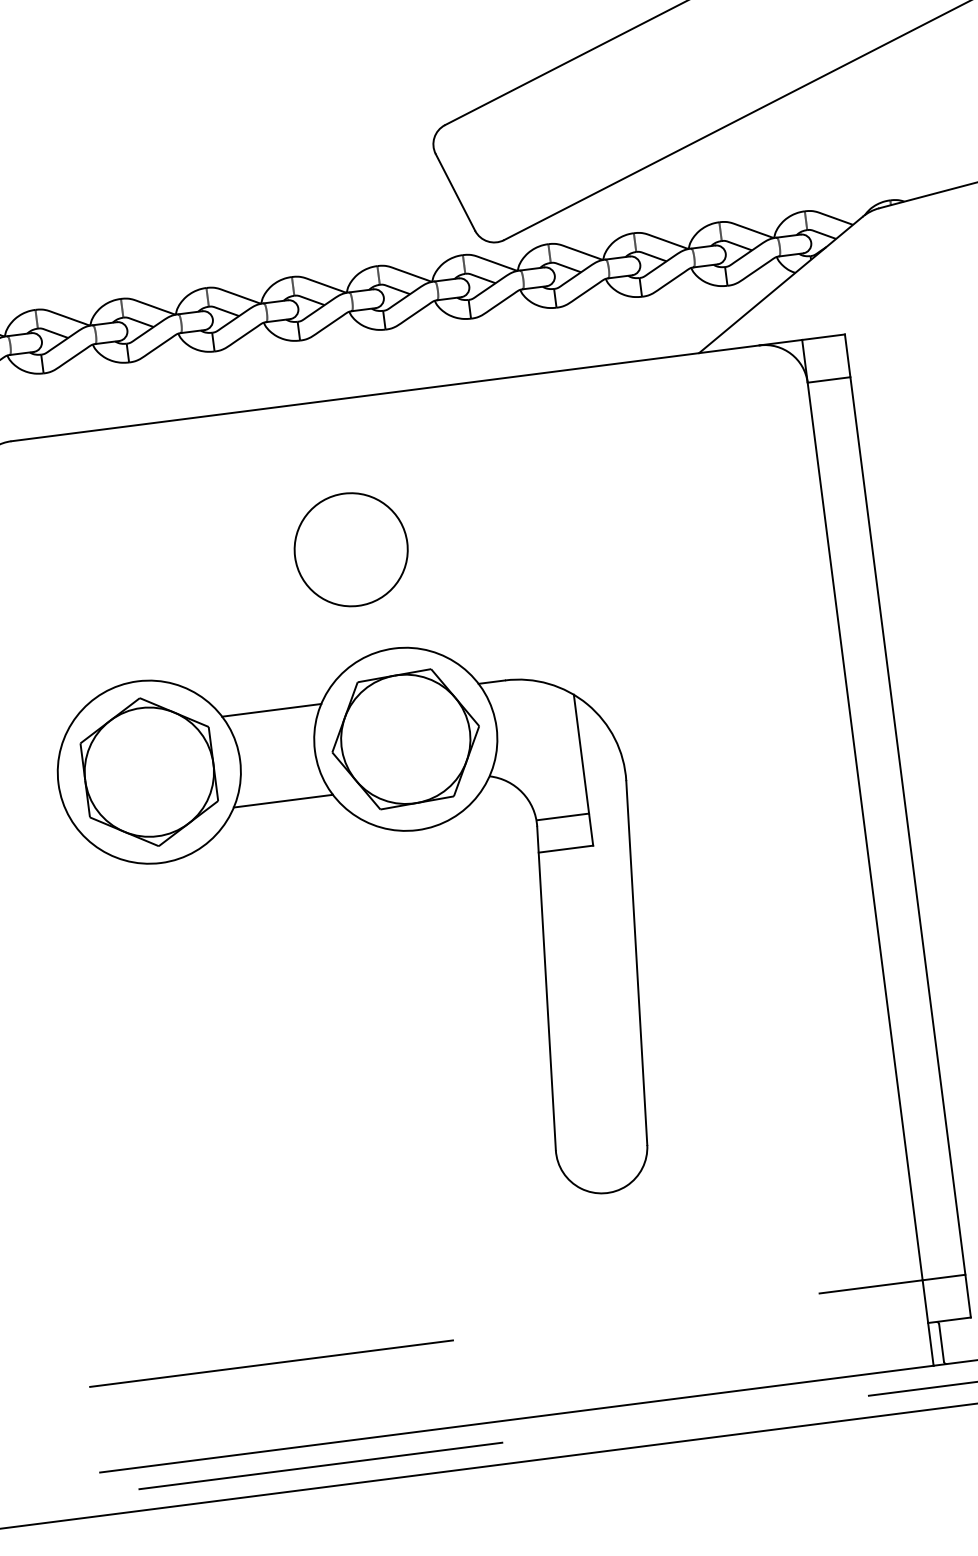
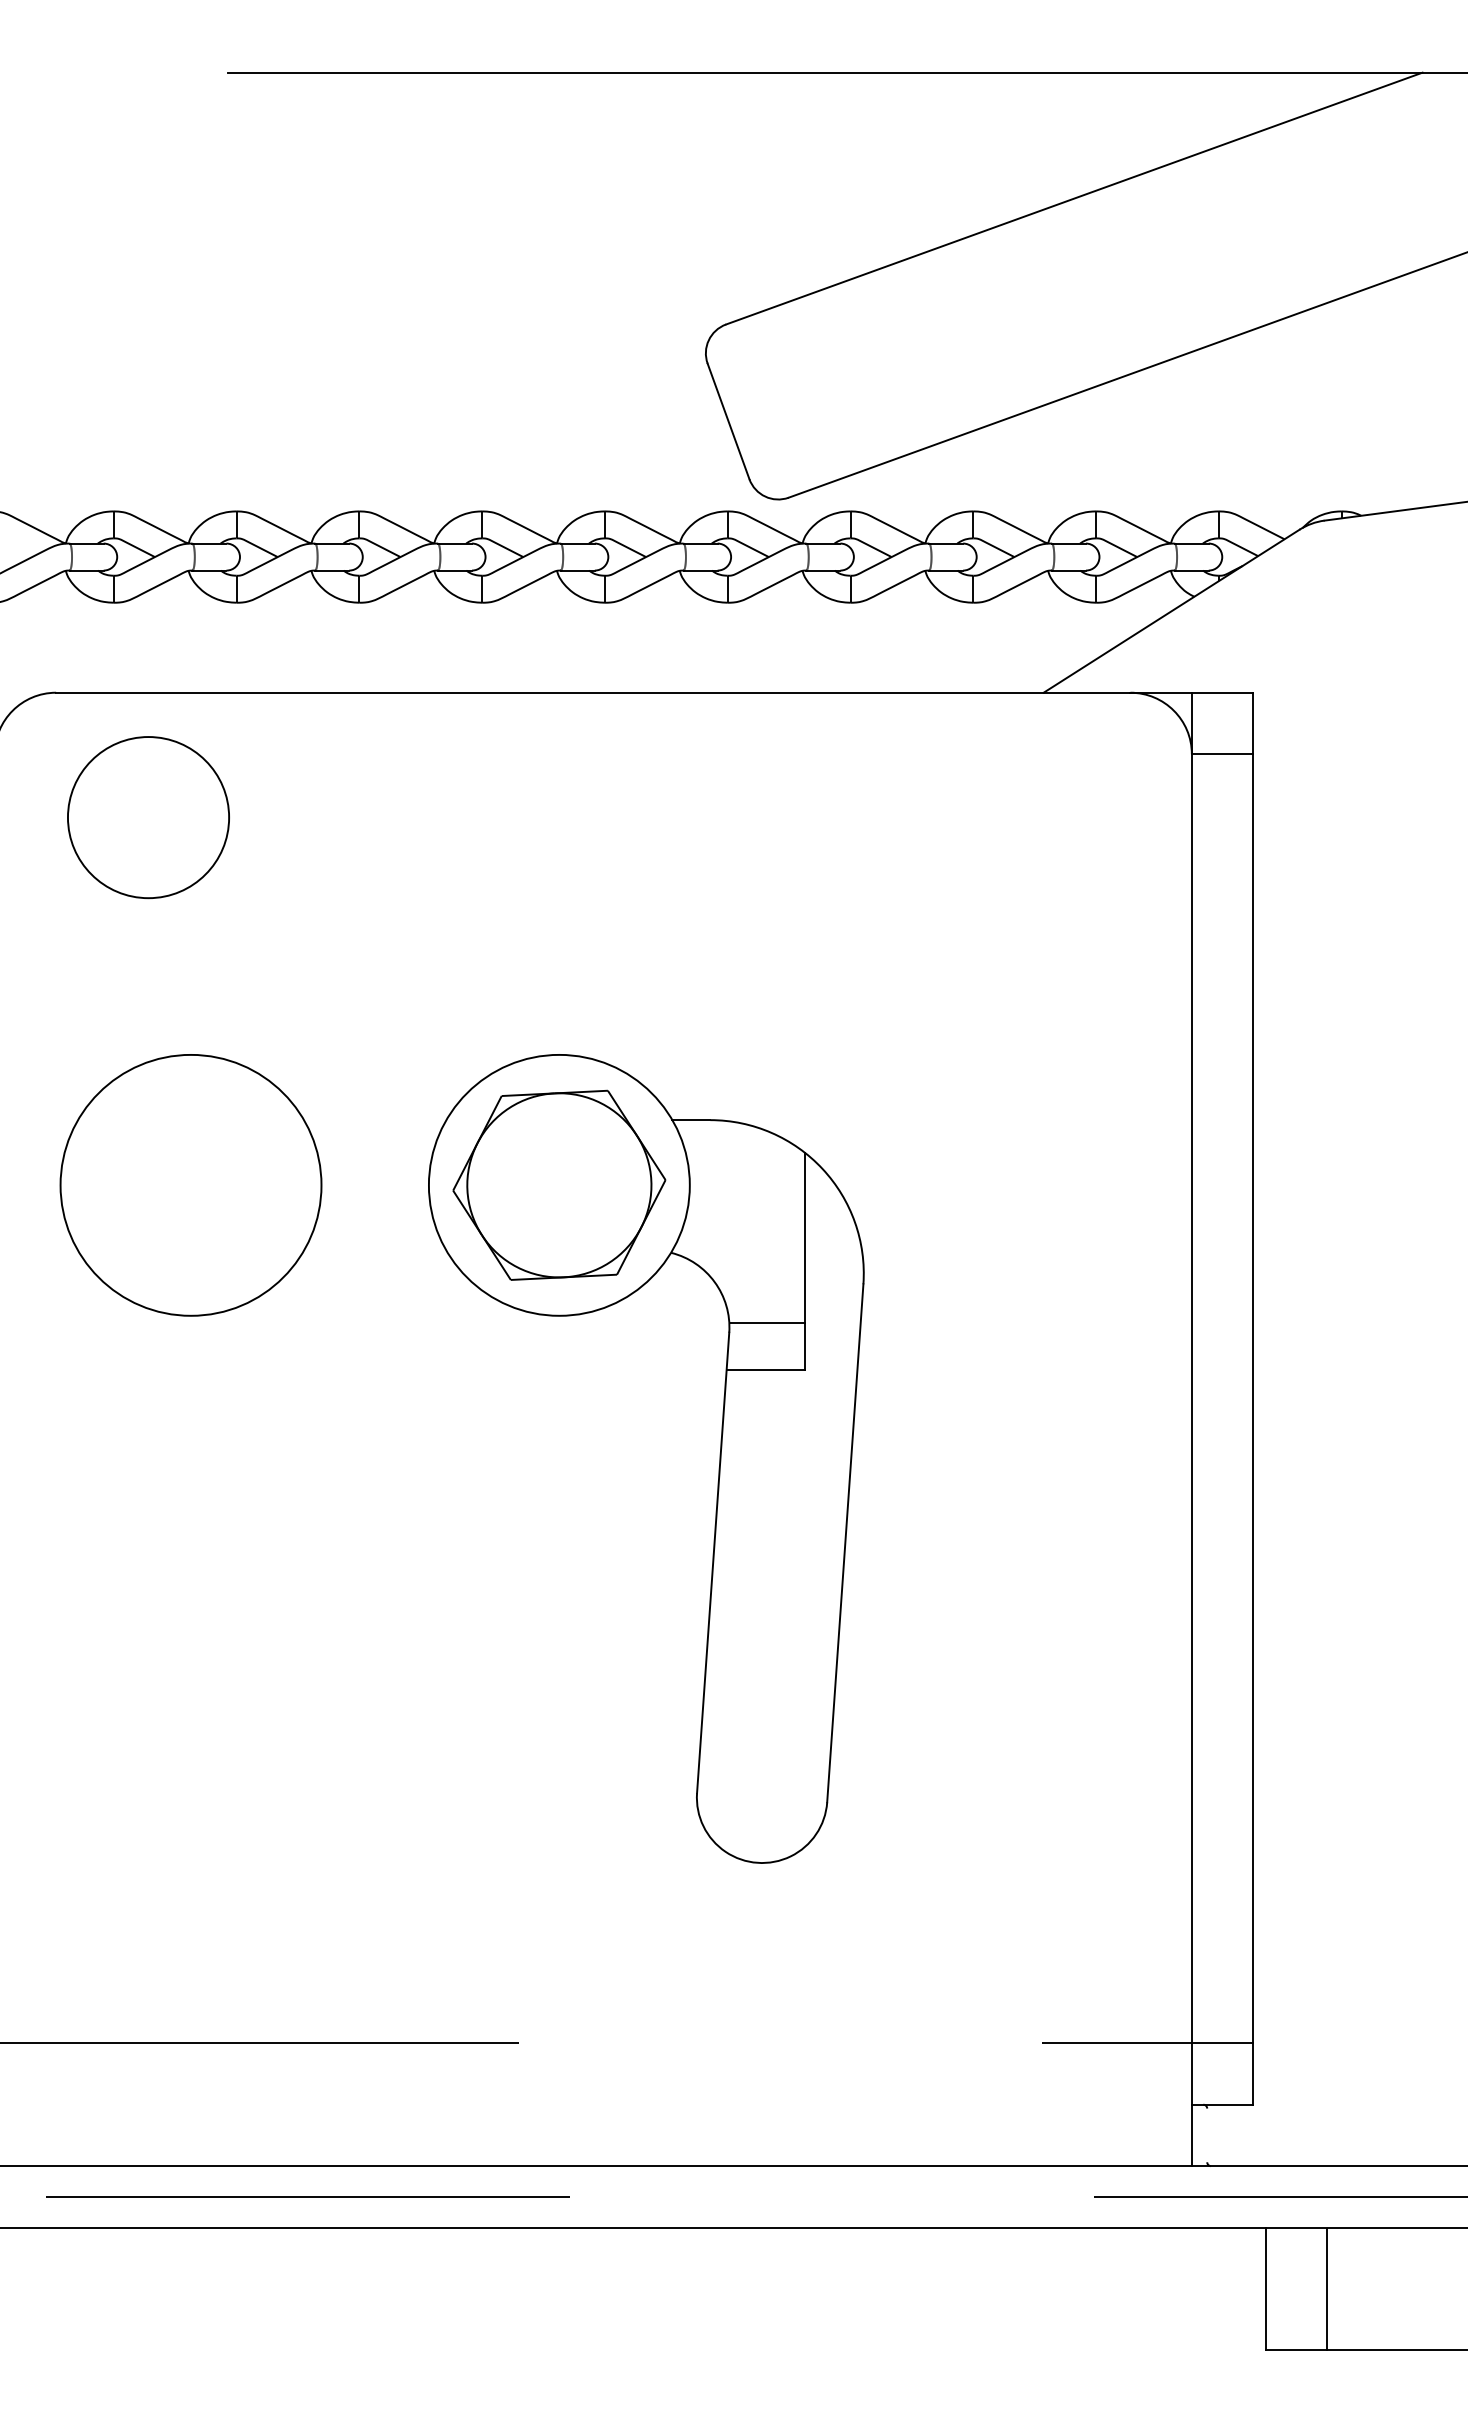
circle: (351, 549) -> (148, 817), moved
line: (271, 710) -> (375, 1120), removed
part: (149, 772) -> (191, 1185), removed
line: (283, 801) -> (375, 1250), removed
line: (941, 1343) -> (1207, 2135), removed

